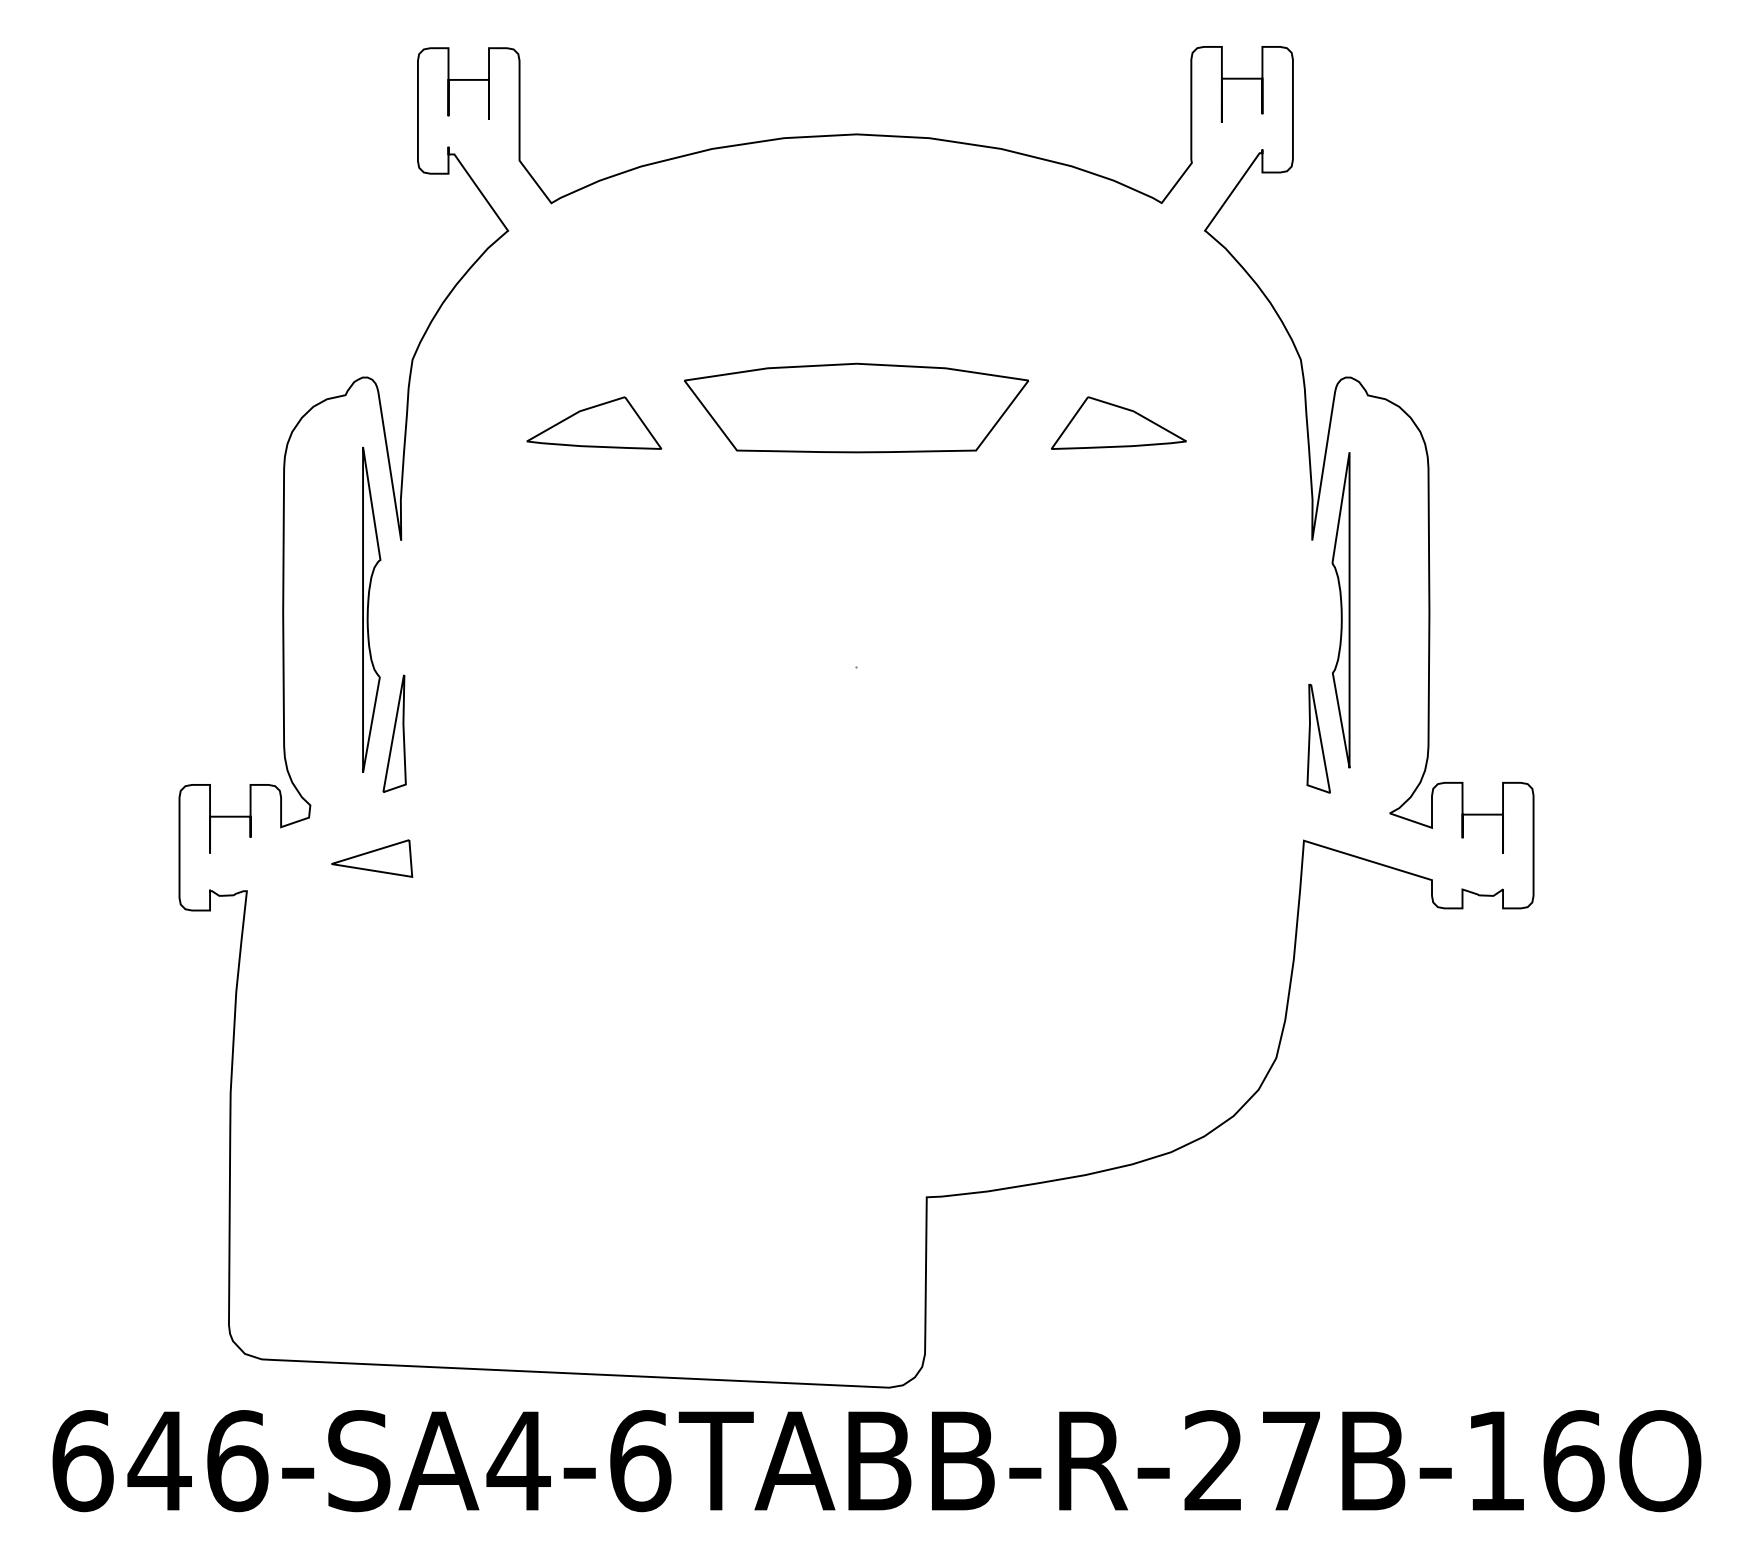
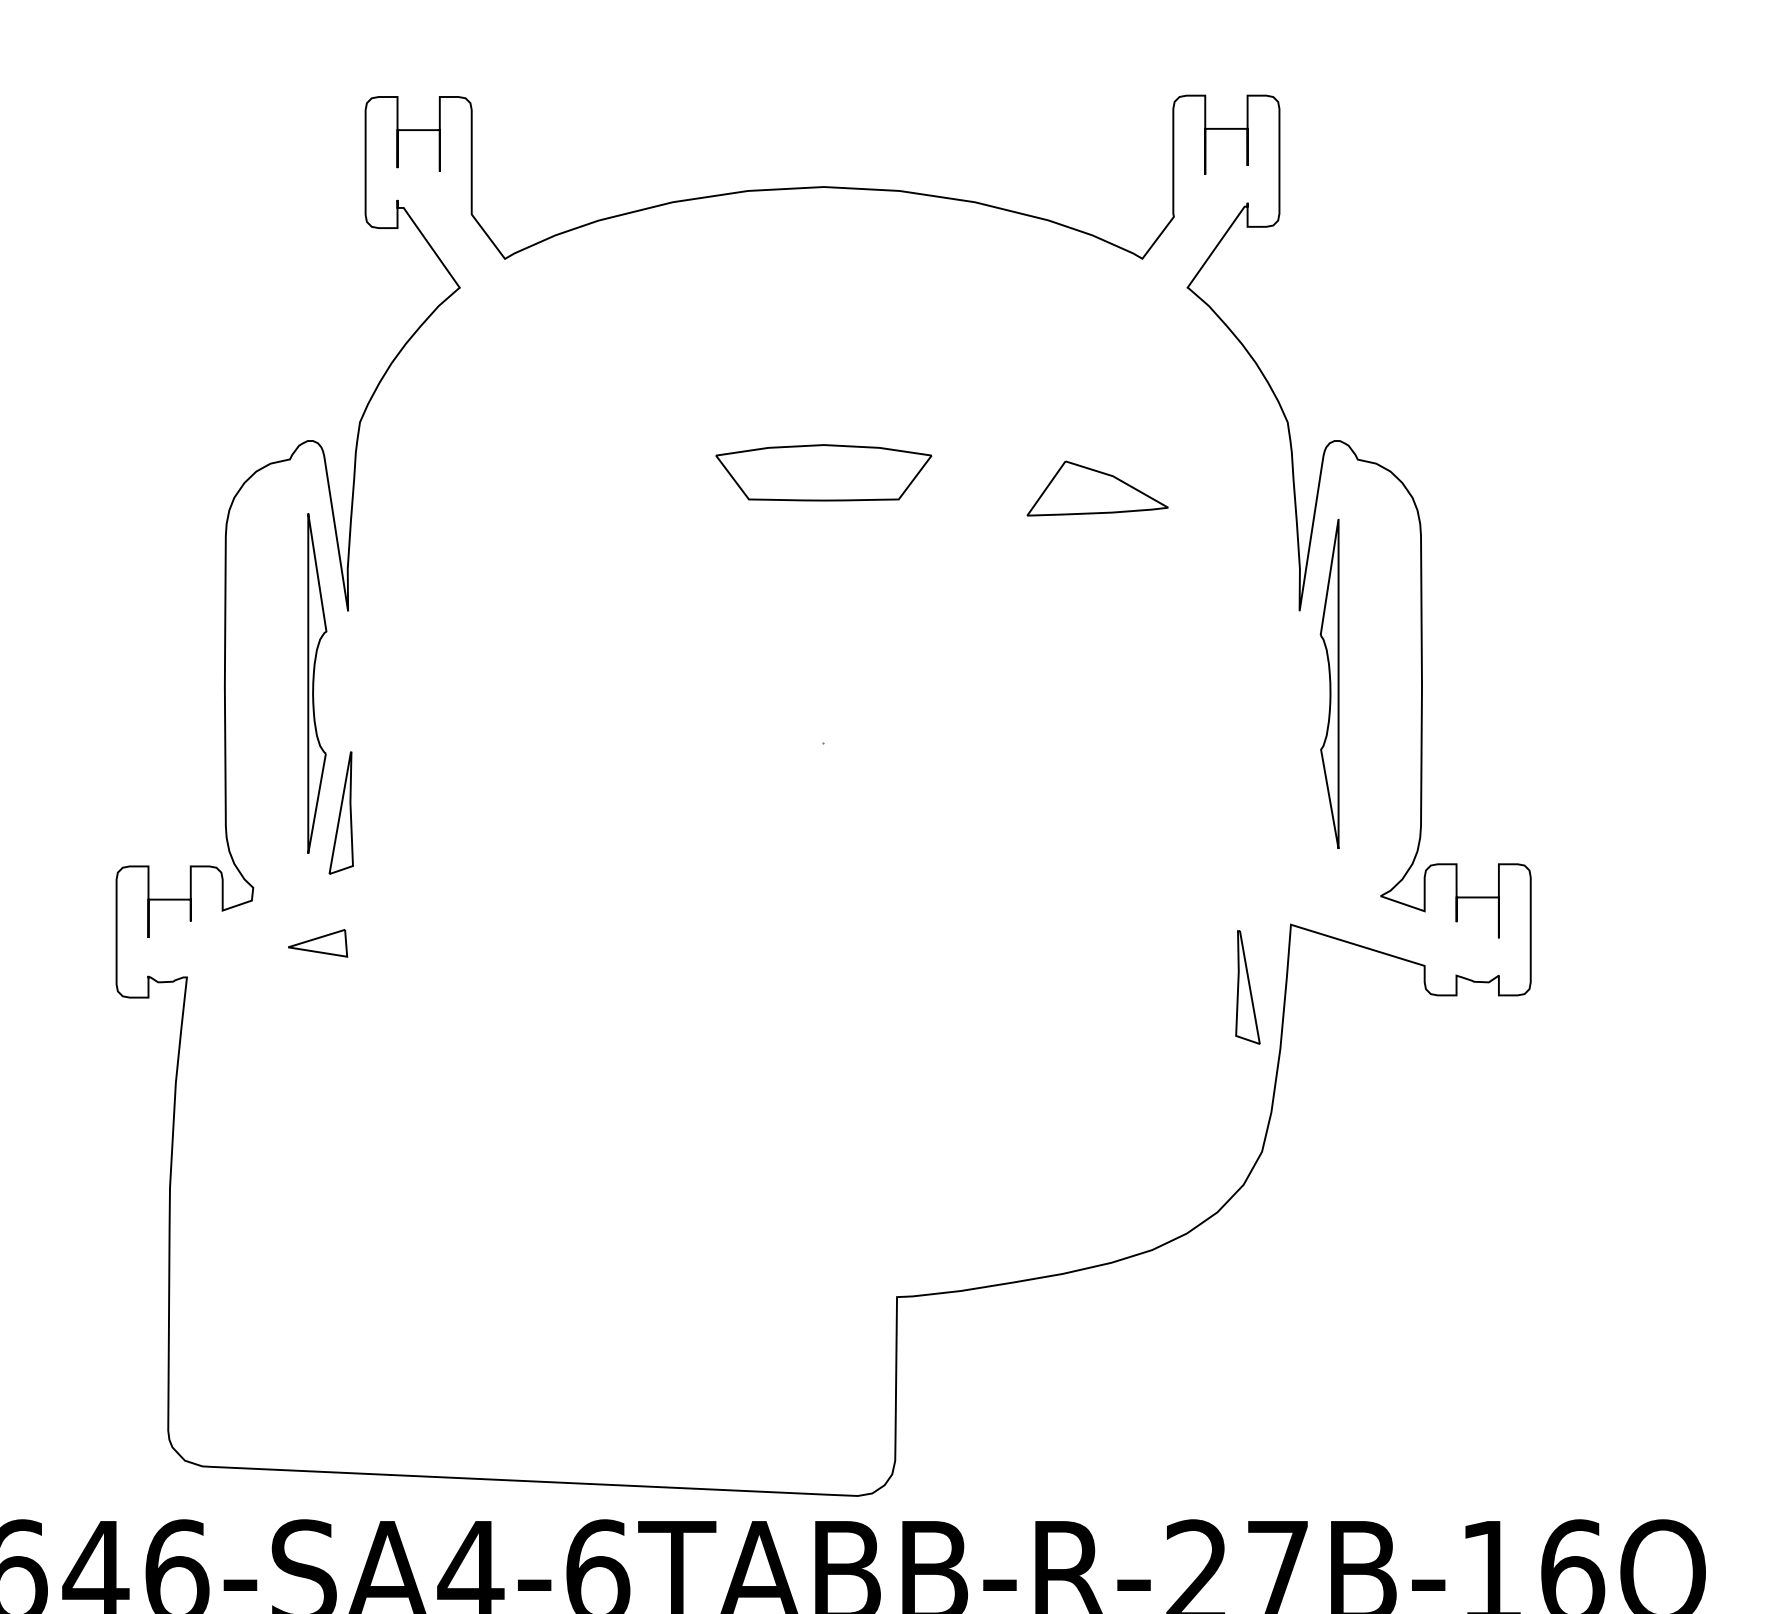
part: (856, 407) -> (823, 472), size x0.6
part: (594, 422) -> (550, 487), removed
part: (1318, 738) -> (1247, 987), moved
part: (372, 858) -> (318, 943), size x0.7

